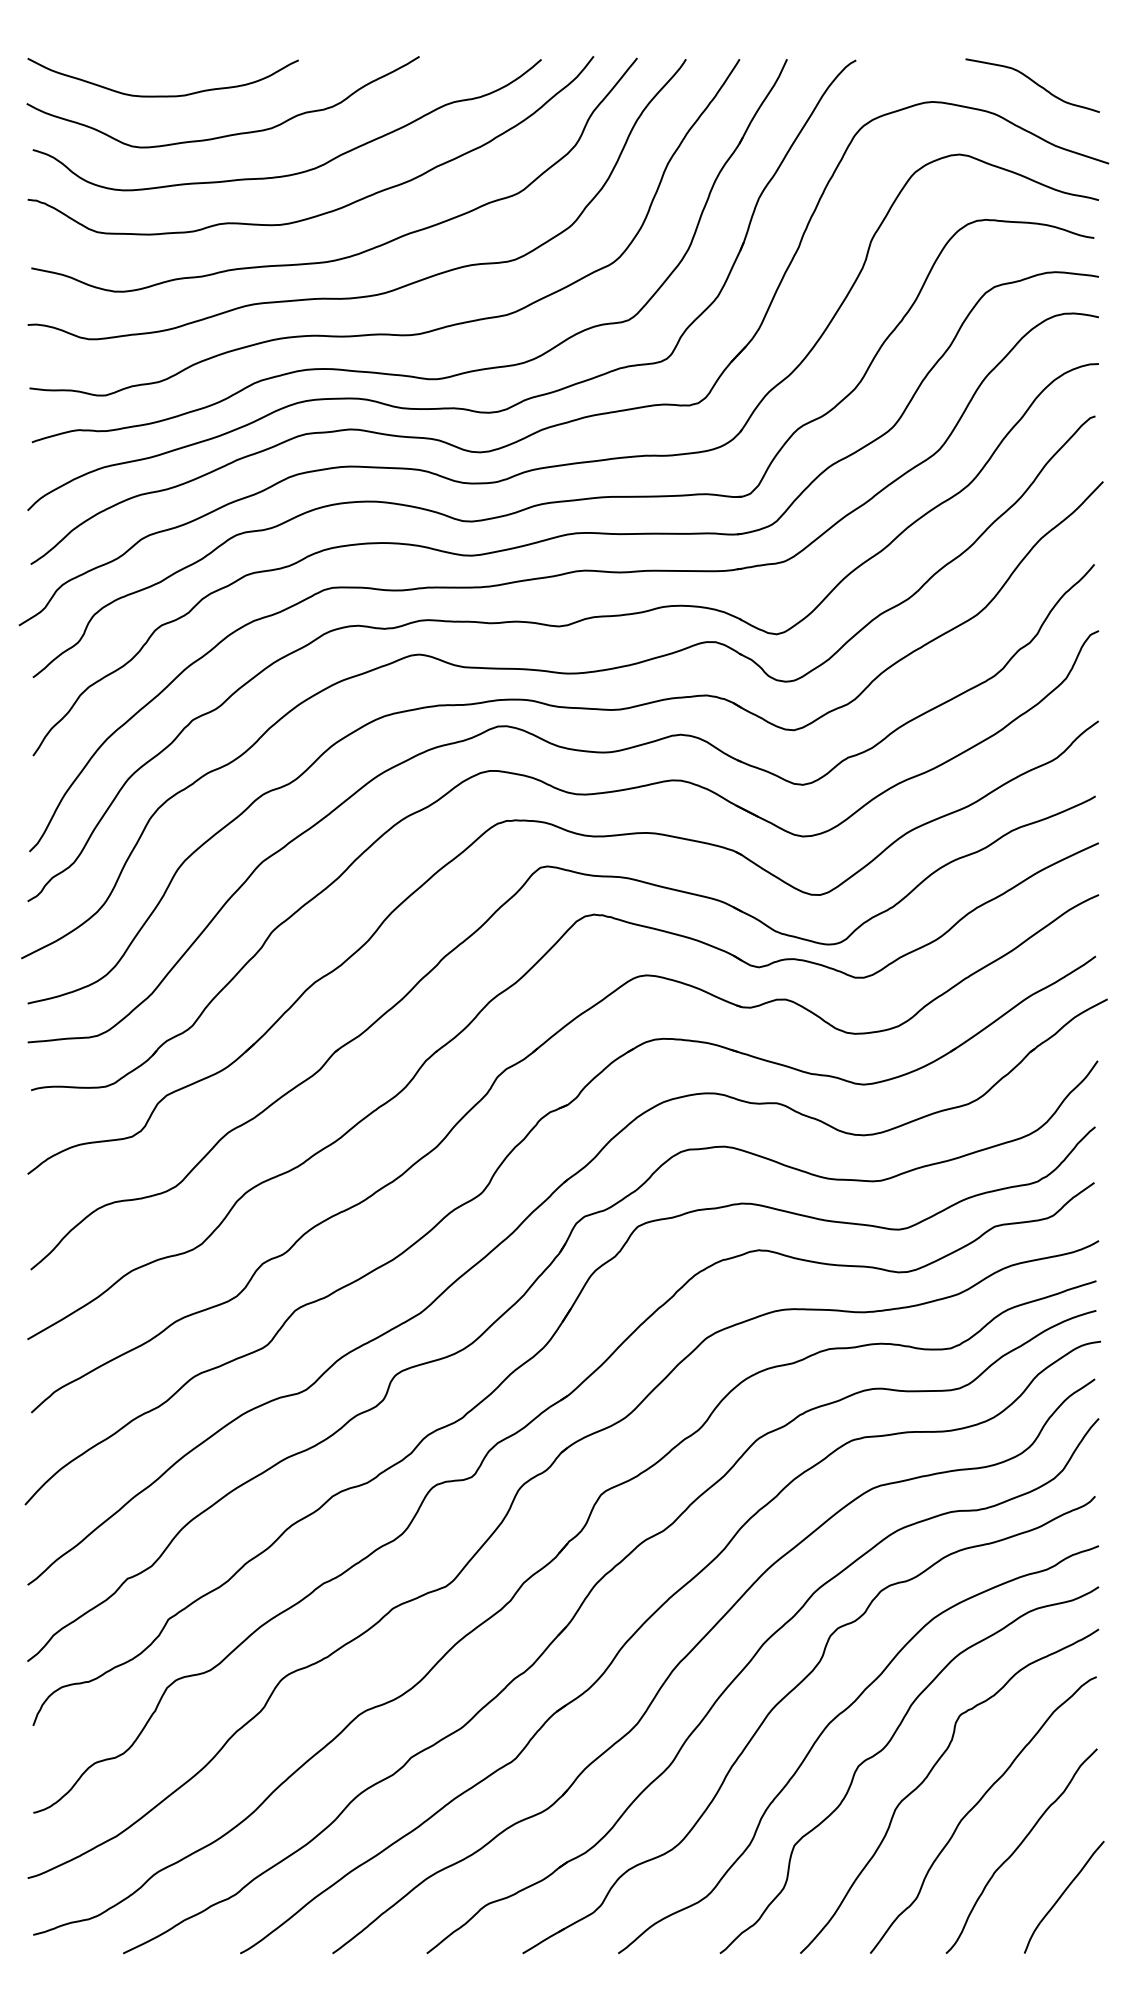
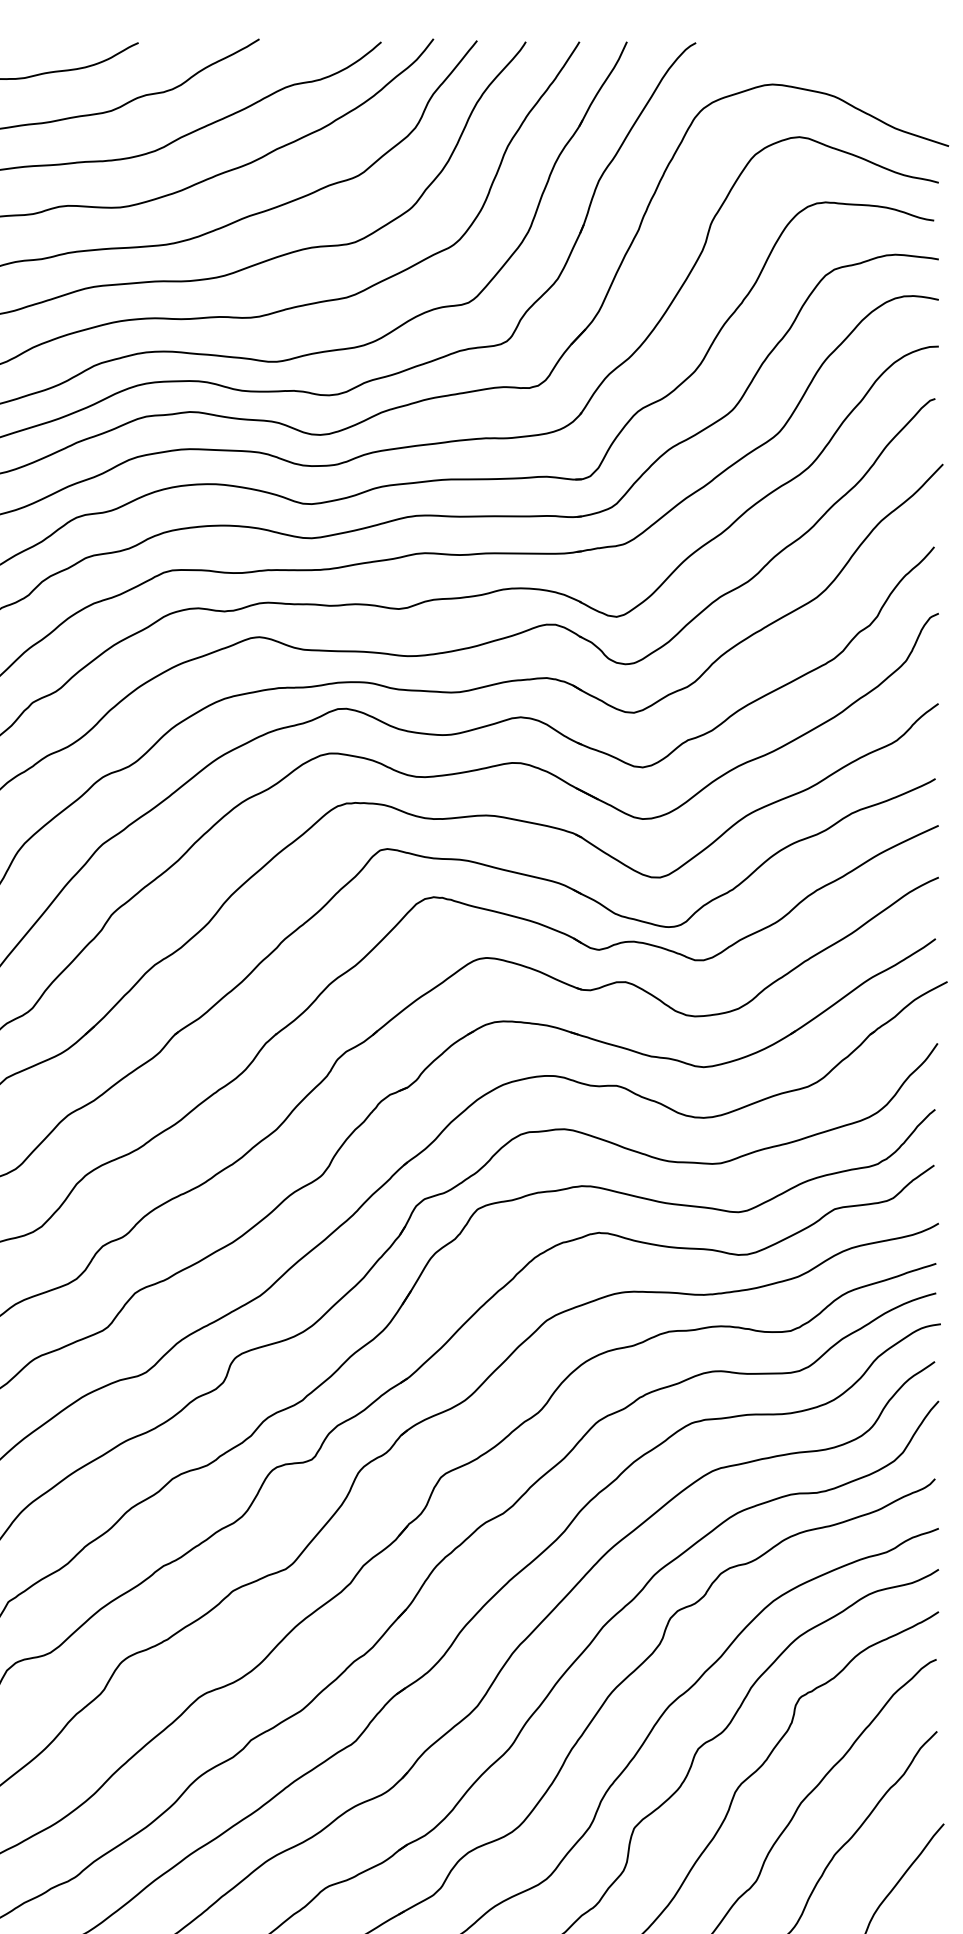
curve: (1034, 83) -> (874, 66), removed

